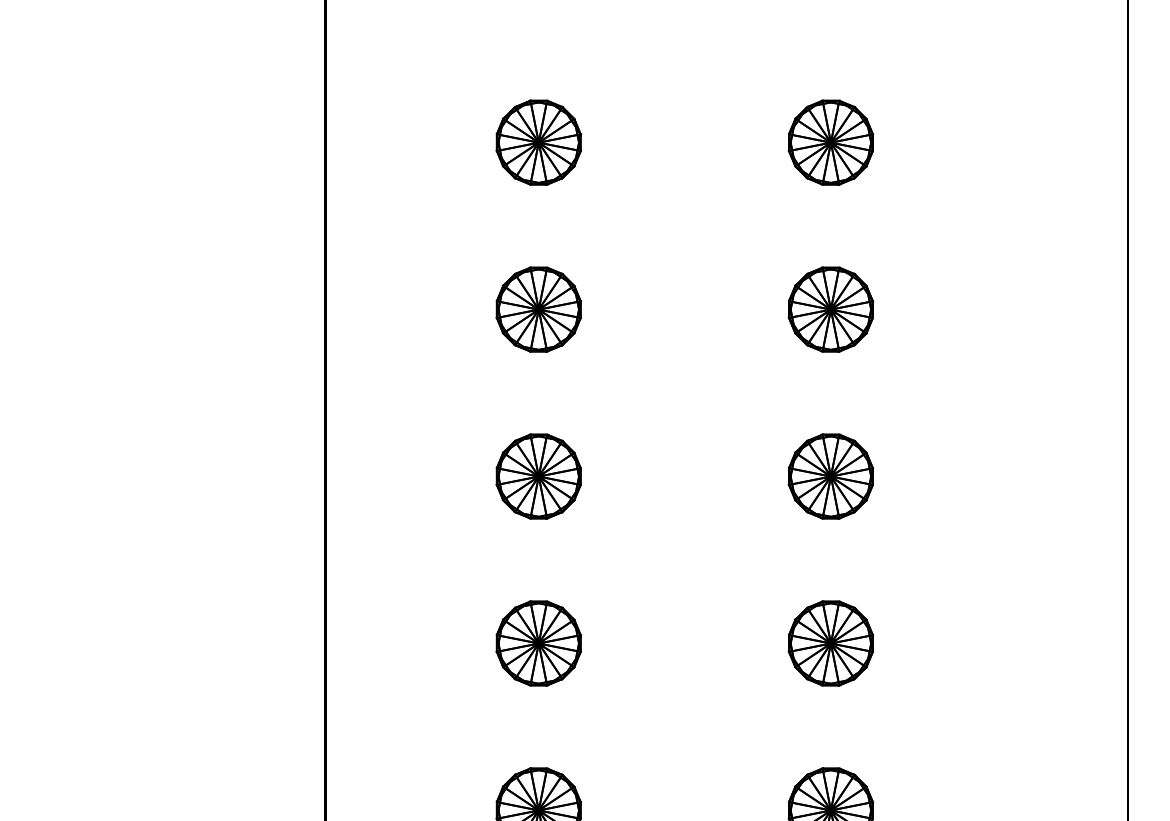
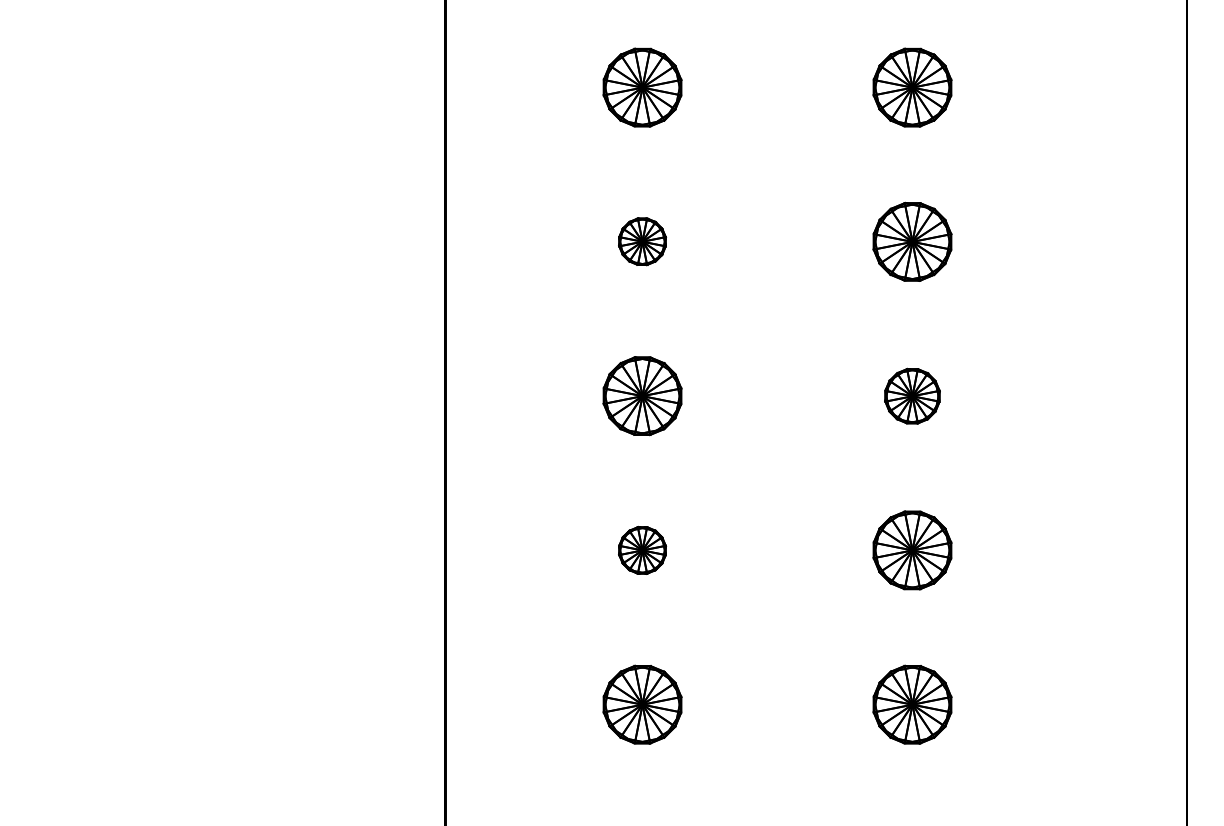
part: (538, 309) -> (642, 241), size x0.6
part: (830, 476) -> (912, 396), size x0.7
part: (538, 643) -> (642, 550), size x0.6

